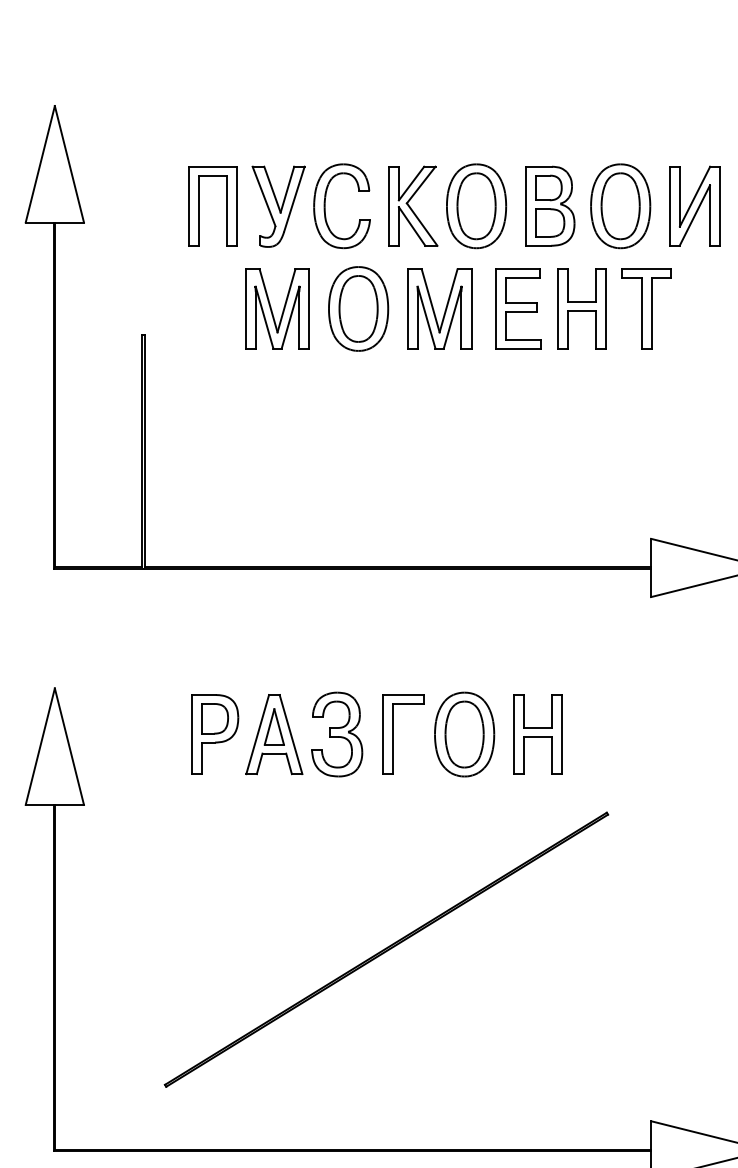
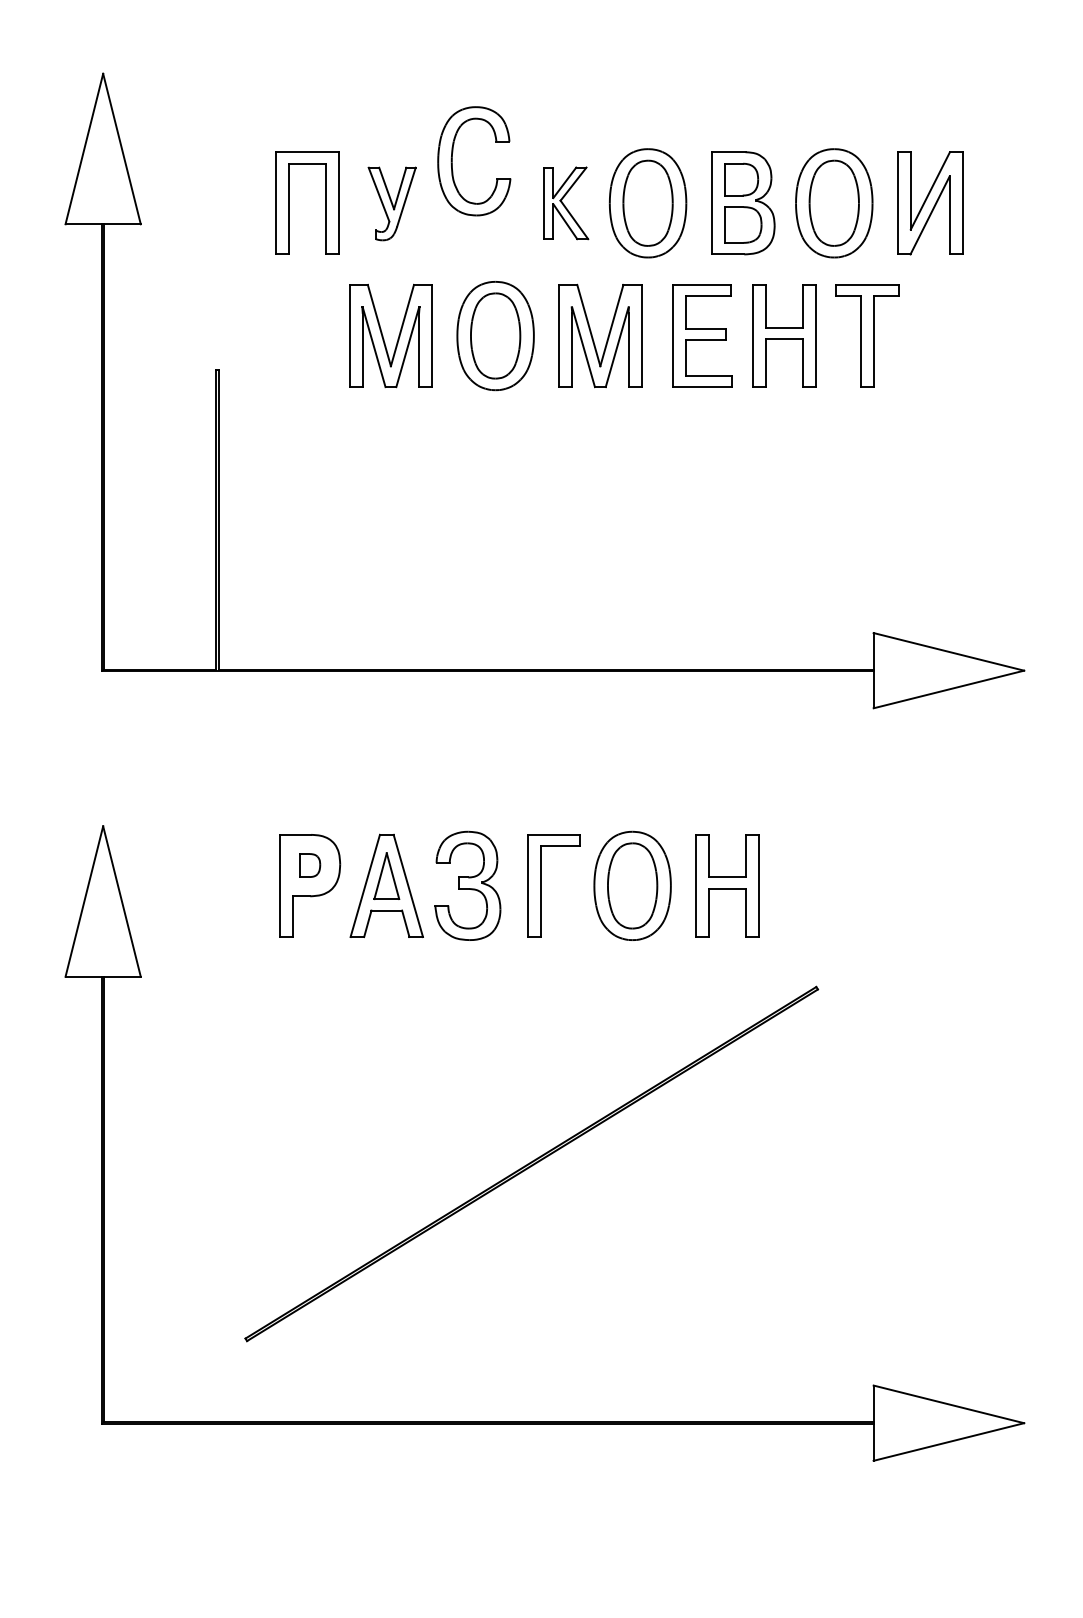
part: (278, 206) -> (391, 203), size x0.7
part: (325, 206) -> (452, 161), moved
part: (413, 206) -> (566, 203), size x0.7
part: (214, 718) -> (309, 865), size x0.6

